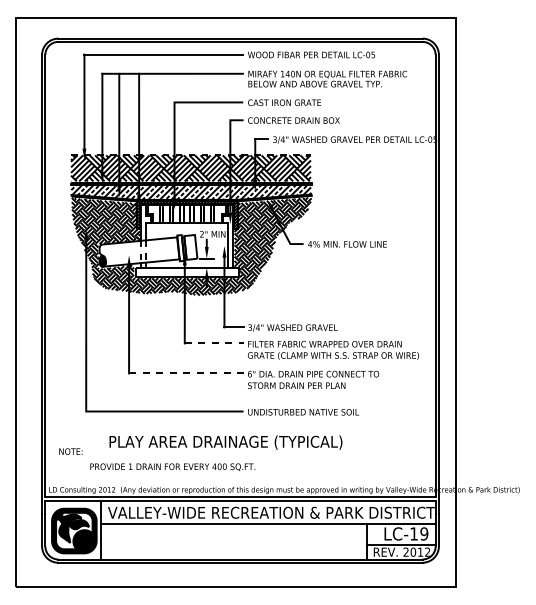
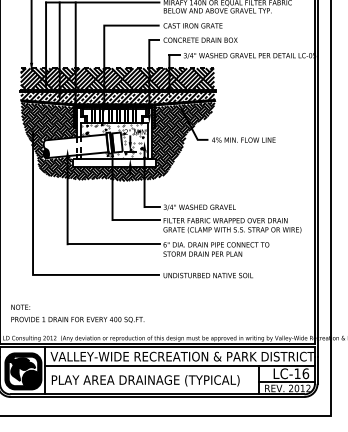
hatch: (186, 245) -> (113, 141), added
line: (214, 343) -> (136, 220), dashed -> solid
line: (186, 373) -> (113, 244), dashed -> solid
text: (225, 442) -> (145, 380), moved
text: (172, 466) -> (77, 319), moved
text: (424, 533) -> (305, 373), LC-19 -> LC-16

